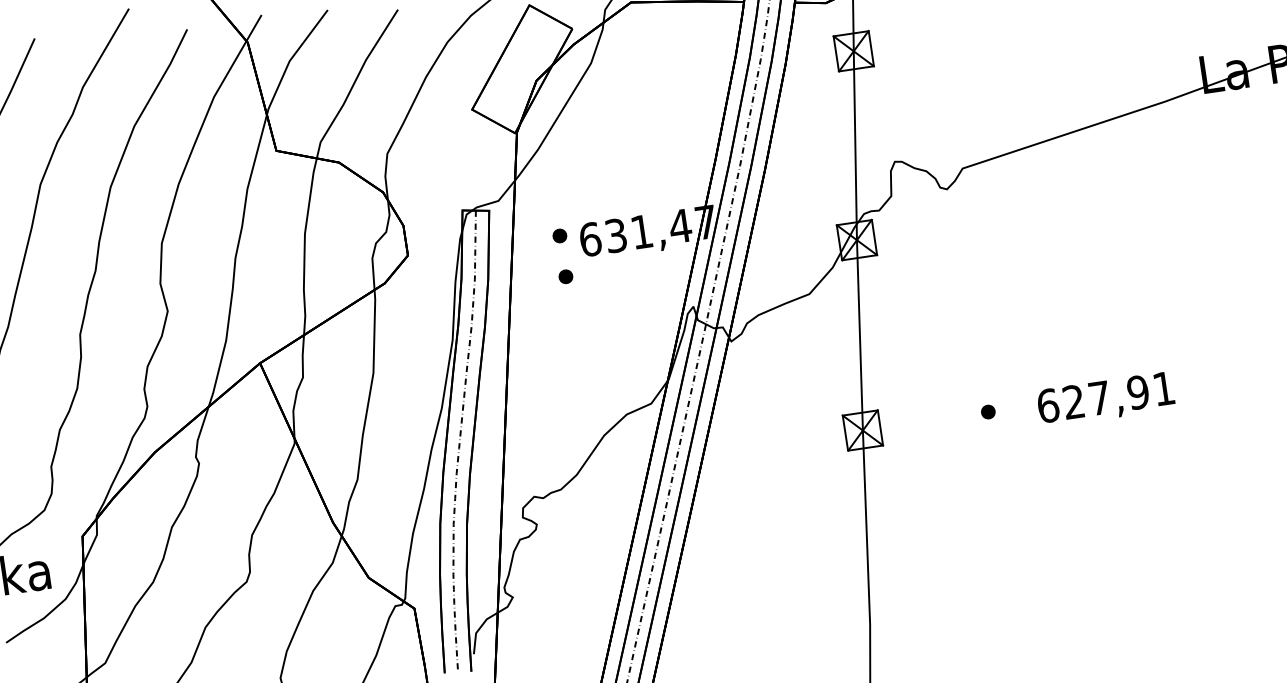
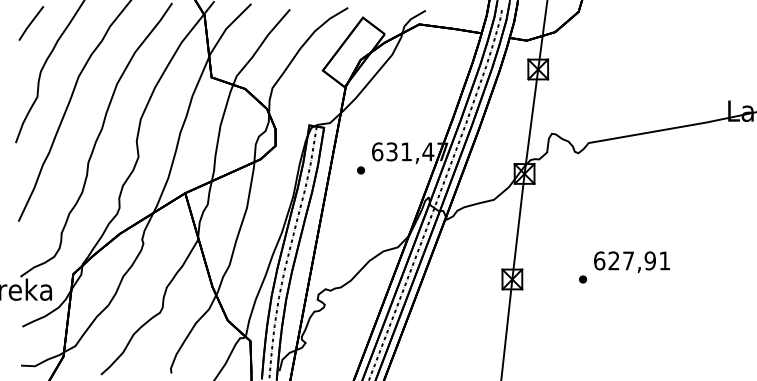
part: (560, 235) -> (361, 147), removed
text: (1105, 400) -> (631, 262), moved

